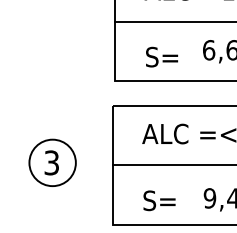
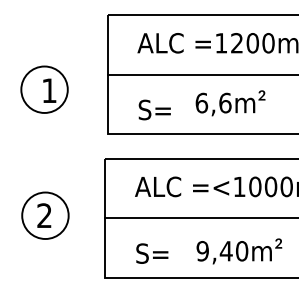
part: (51, 36) -> (44, 89), added
text: (51, 162) -> (44, 215), 3 -> 2

